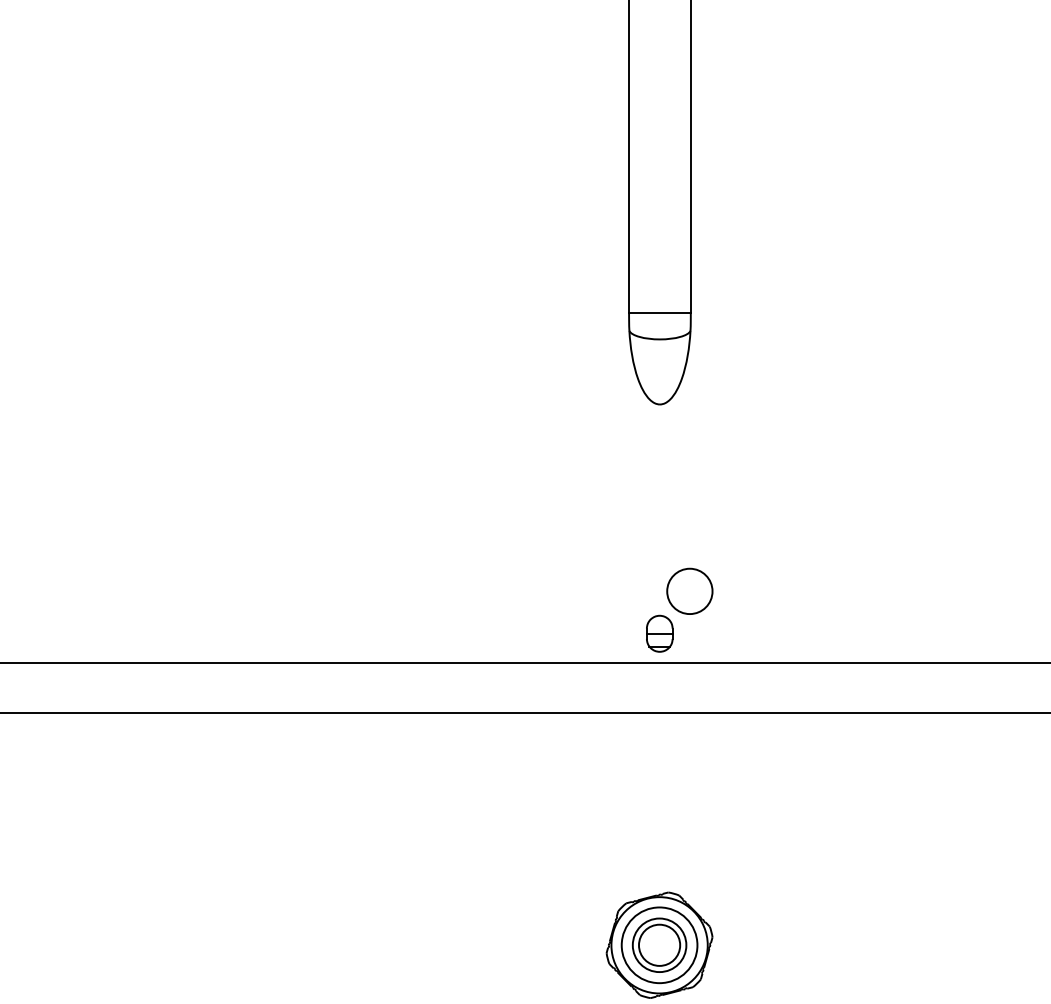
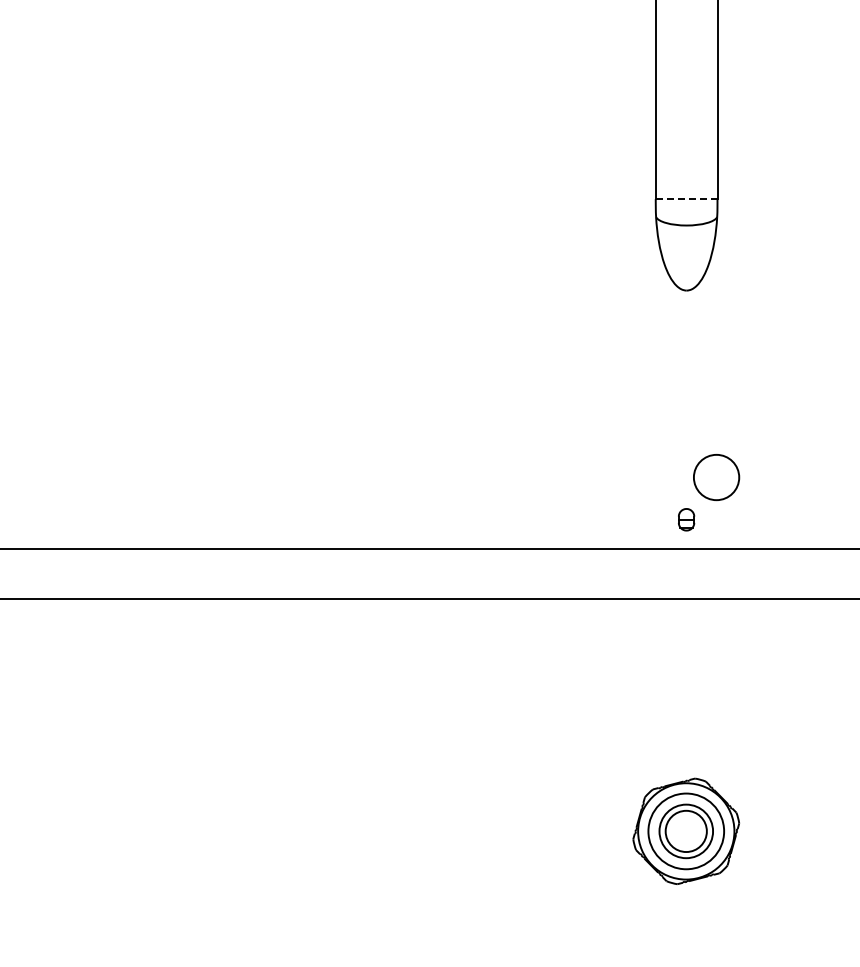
line: (659, 313) -> (686, 199), solid -> dashed
part: (659, 633) -> (686, 519), size x0.6

